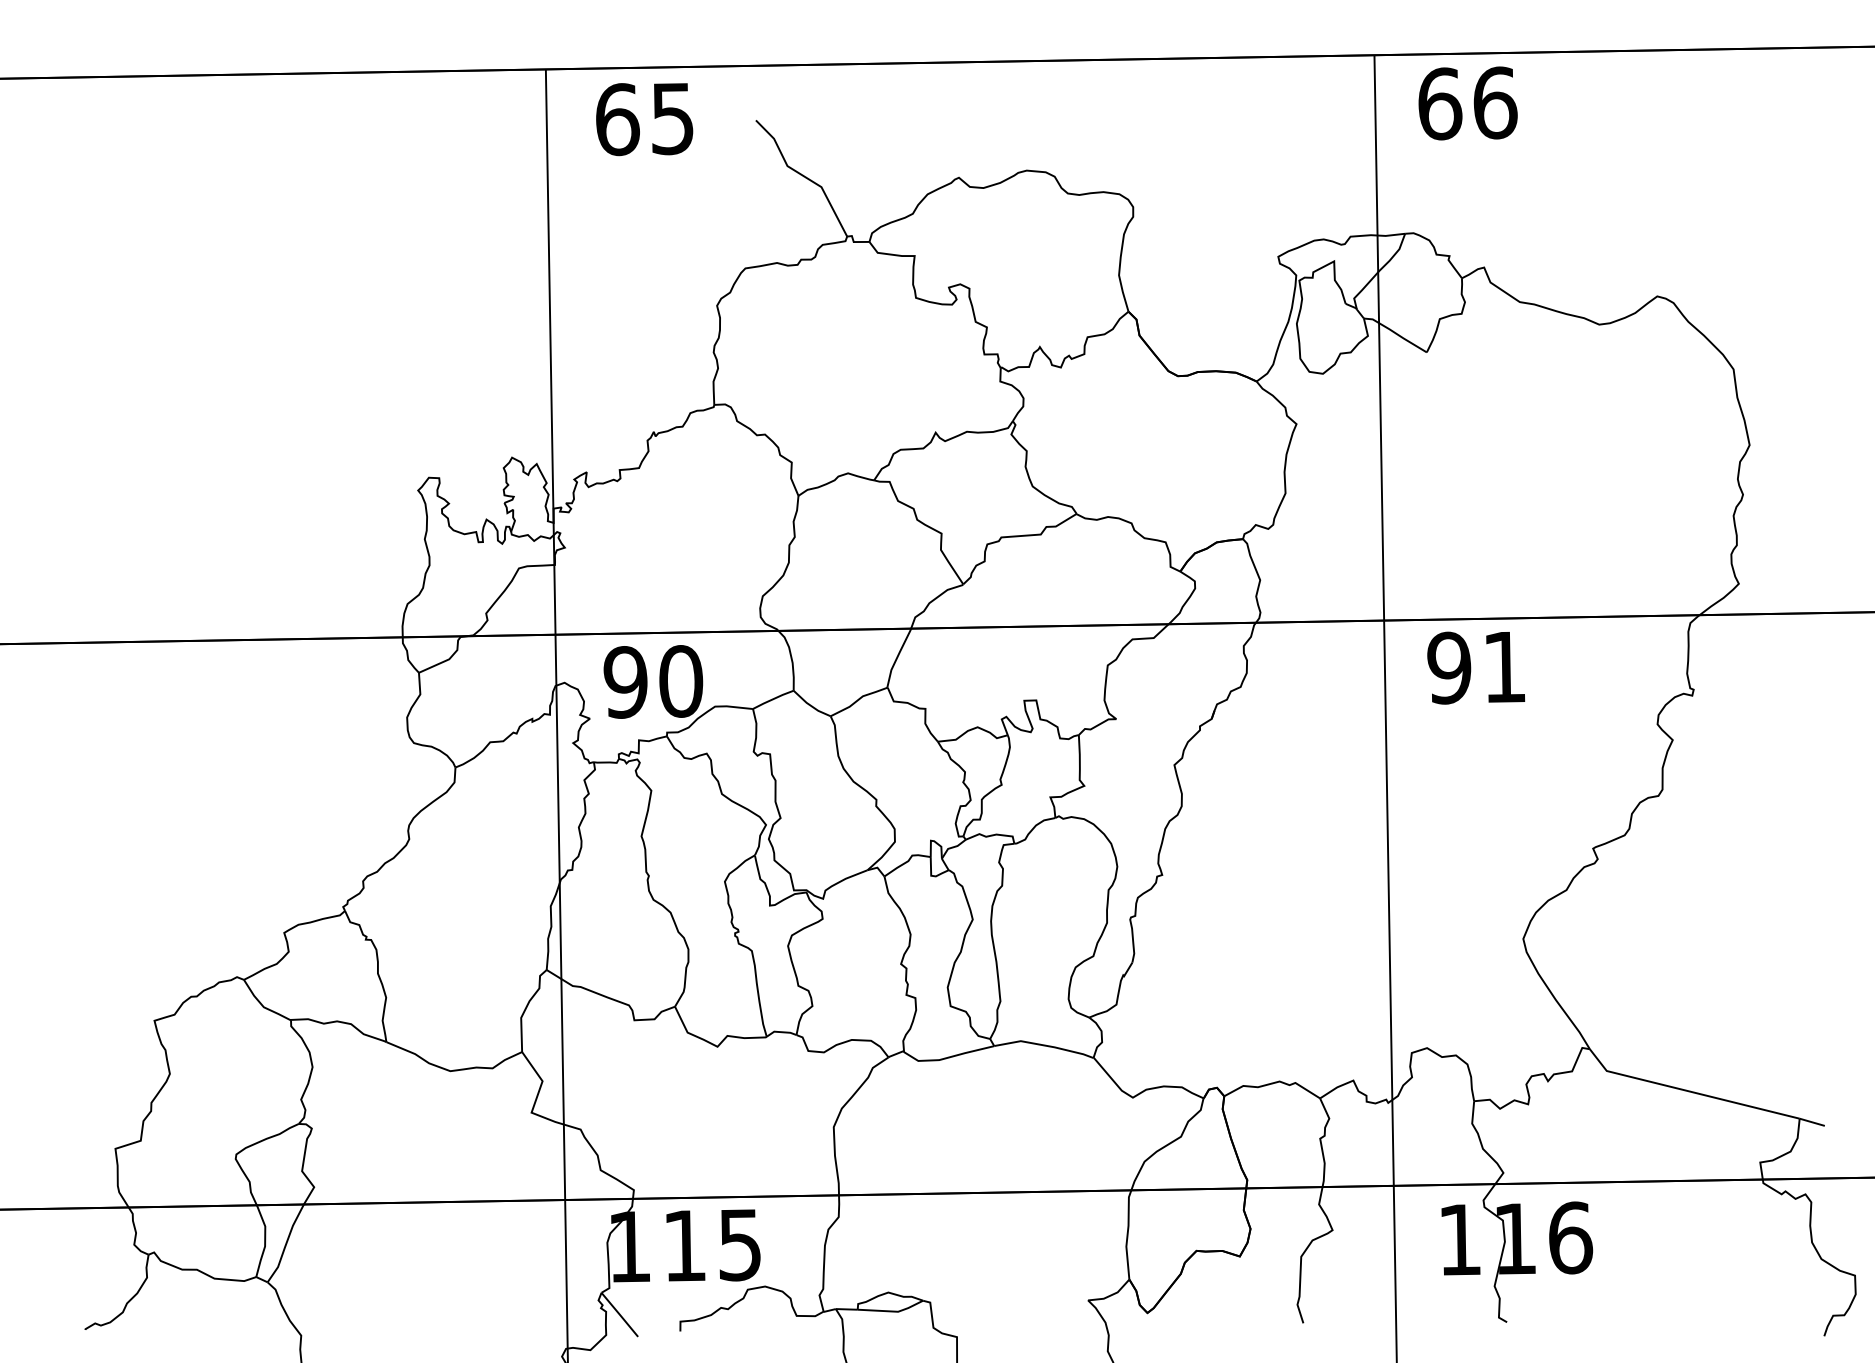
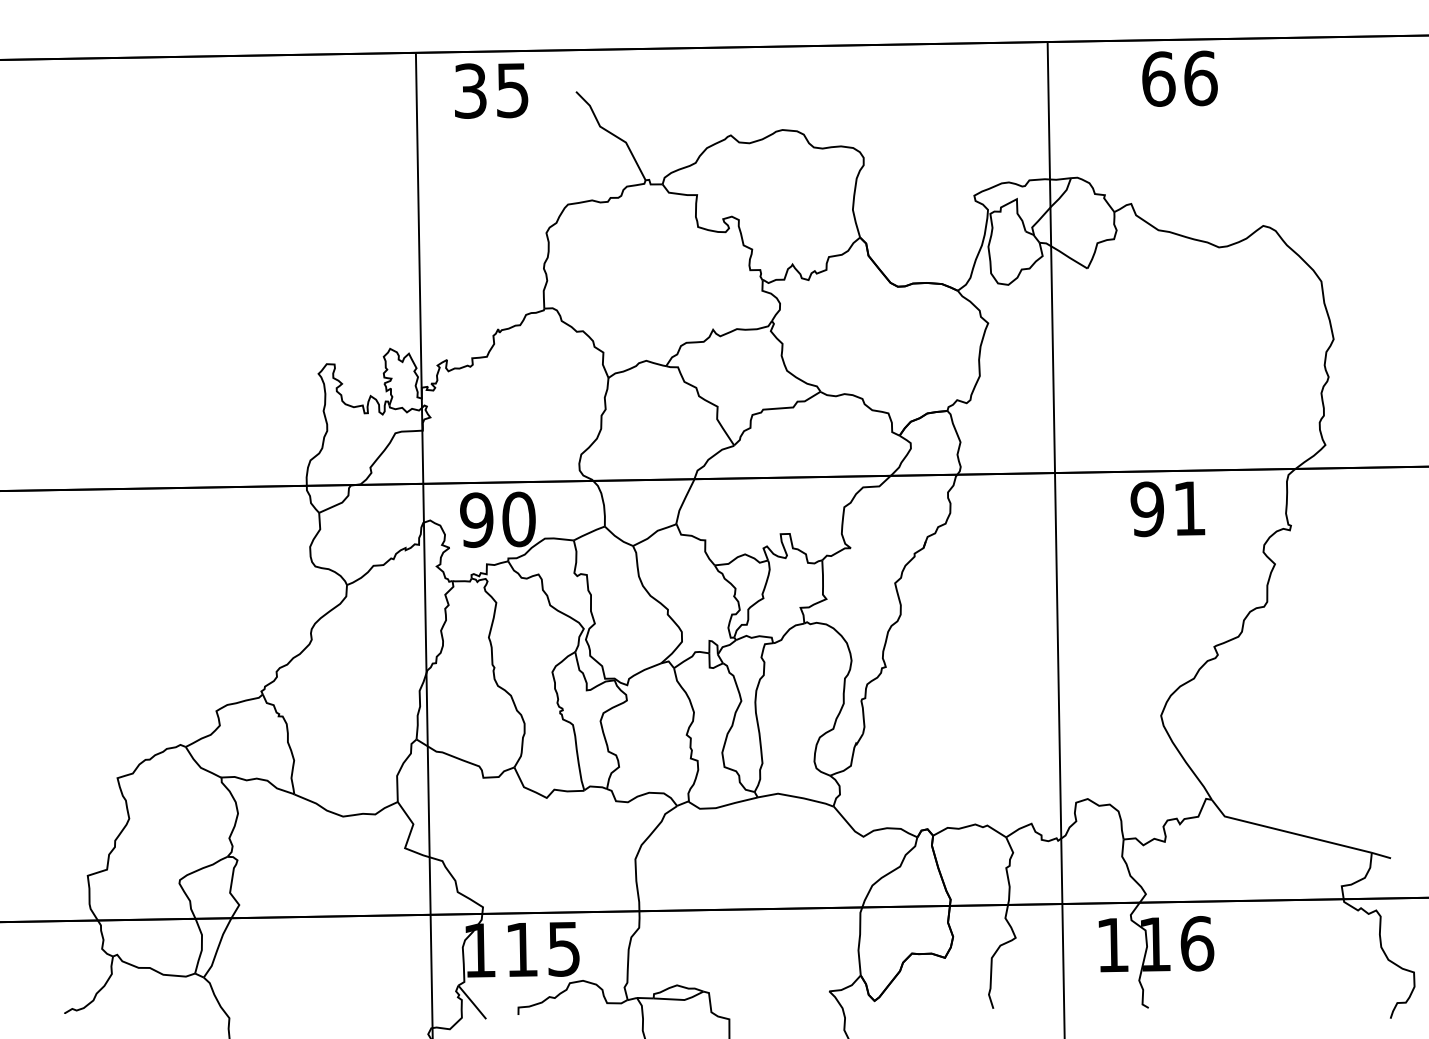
text: (1467, 103) -> (1179, 78), moved
text: (617, 119) -> (470, 91), 65 -> 35
text: (1476, 667) -> (1168, 508), moved

